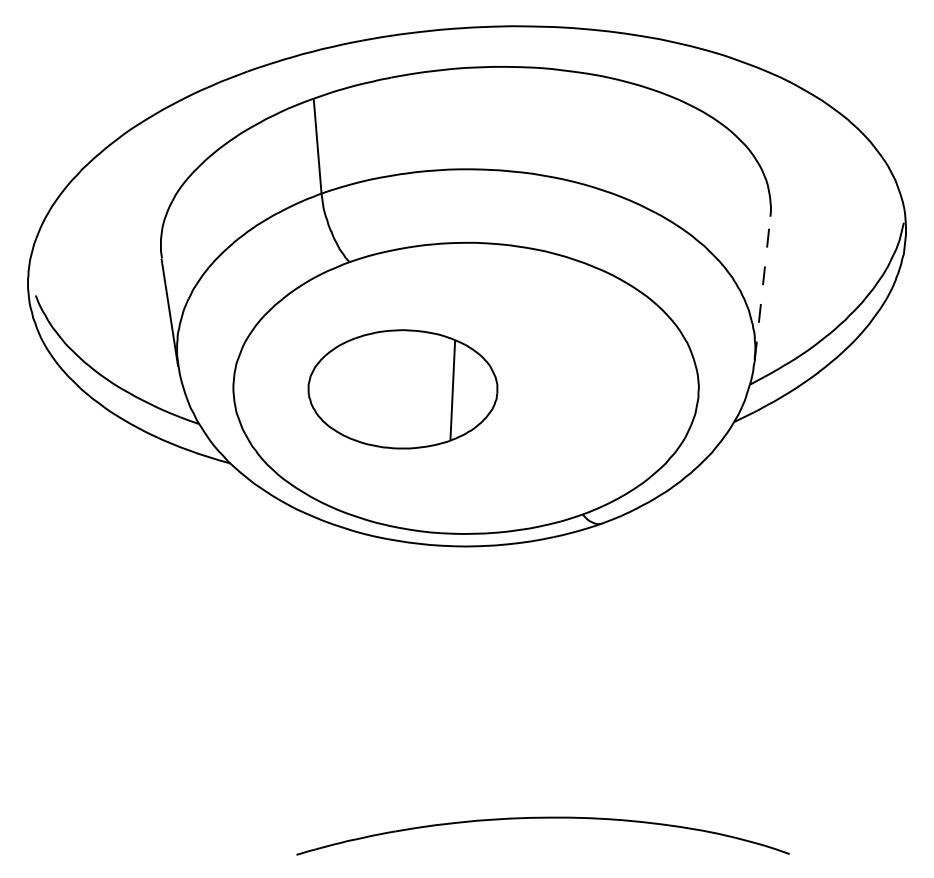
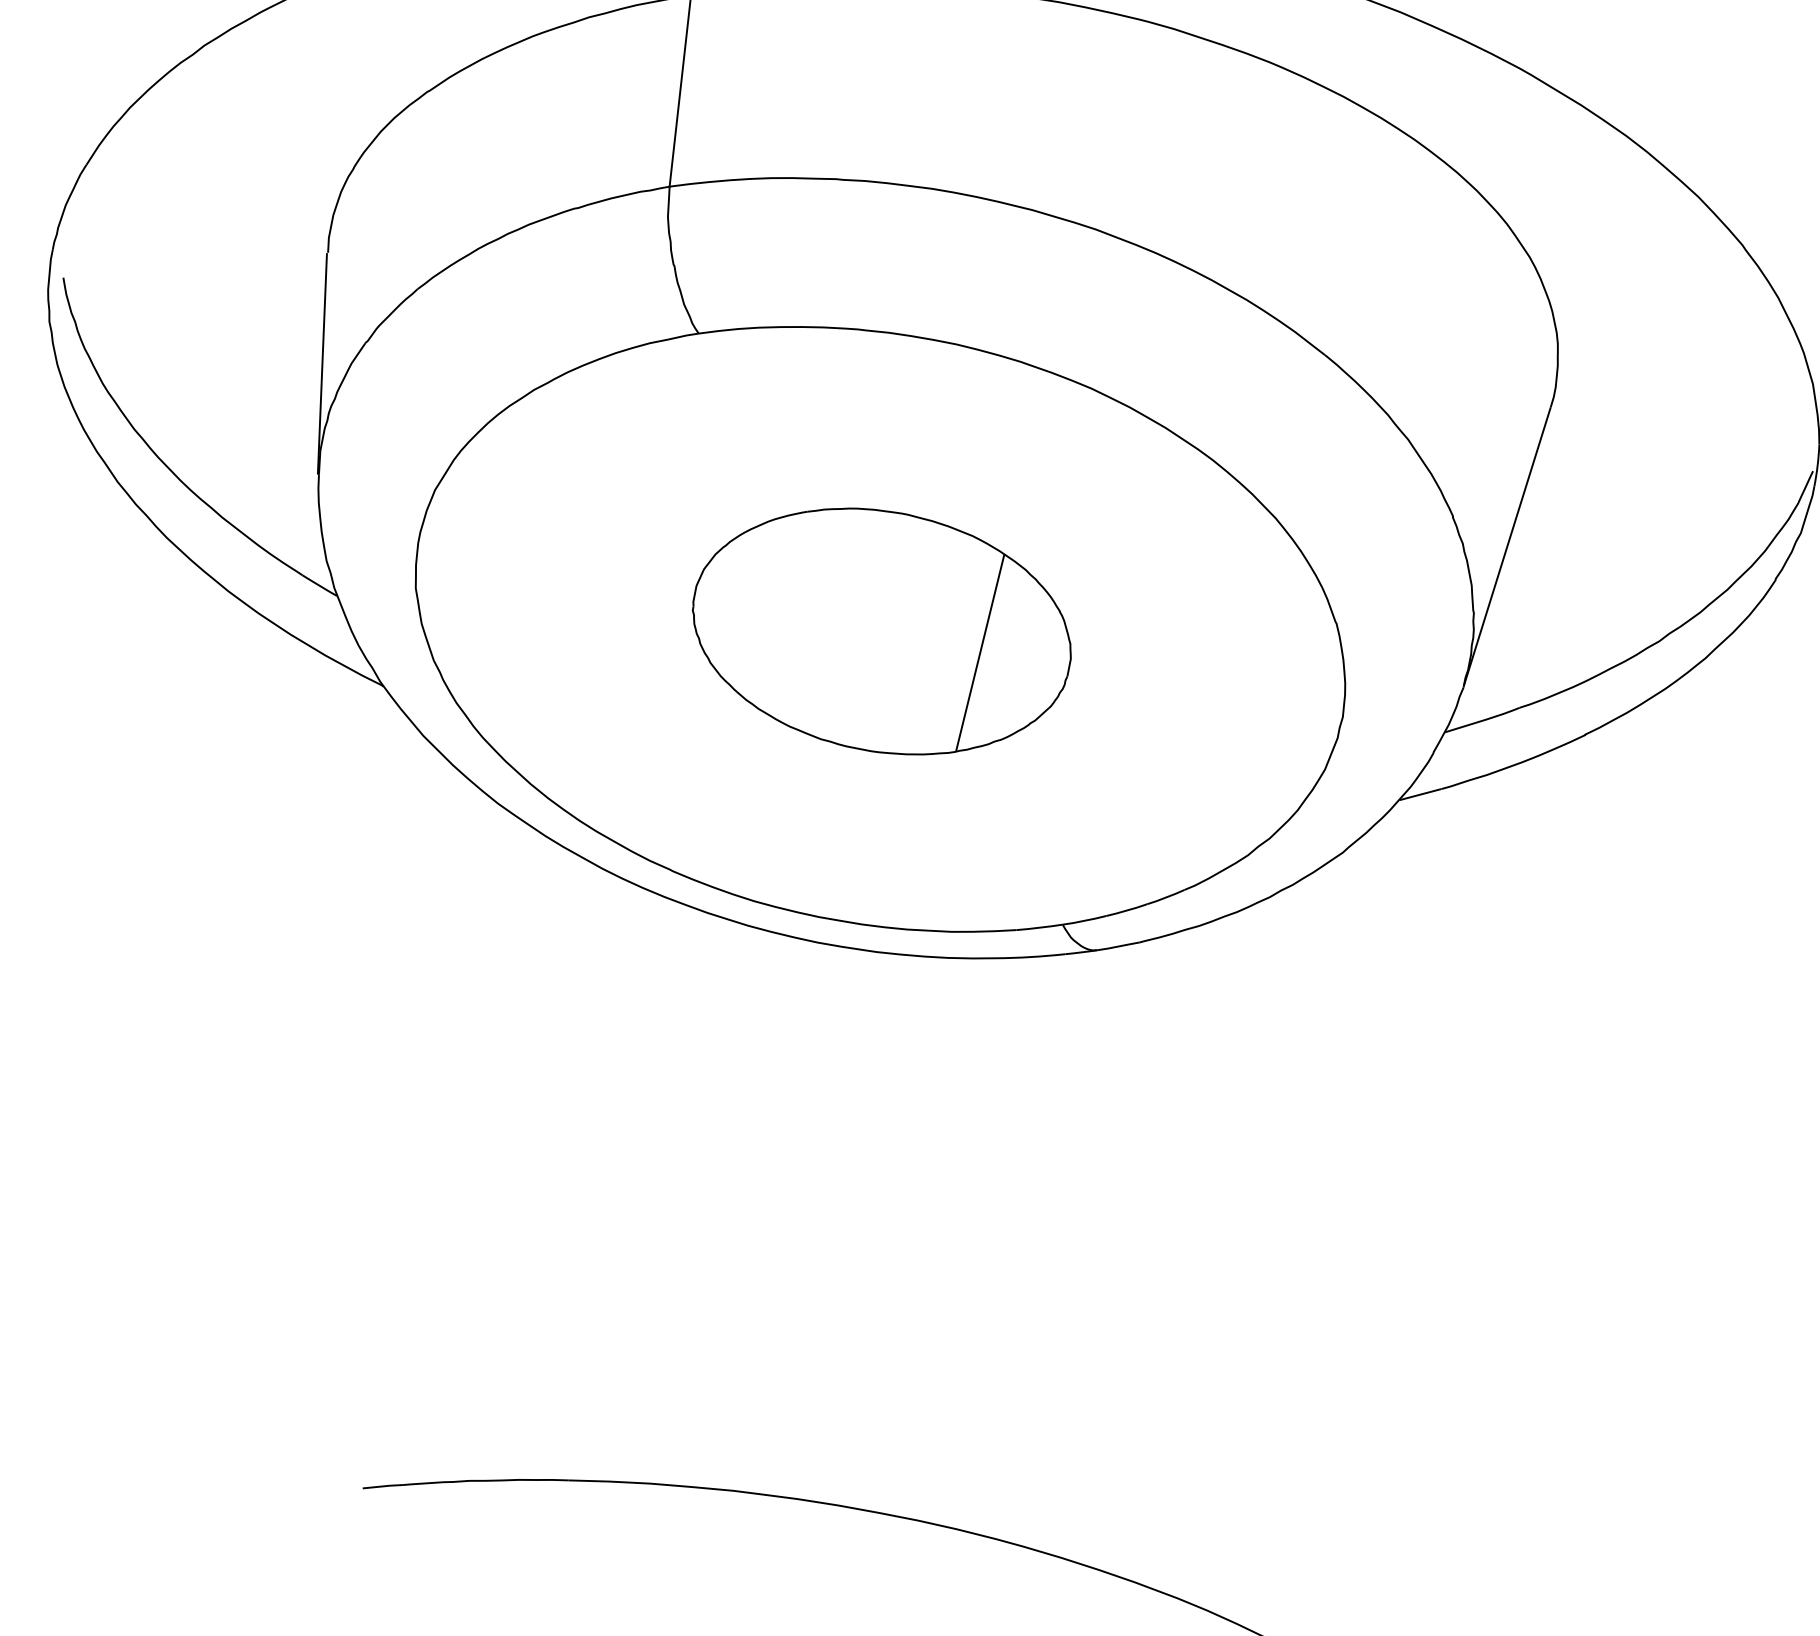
line: (762, 288) -> (1507, 546), dashed -> solid
part: (402, 389) -> (880, 631), moved

